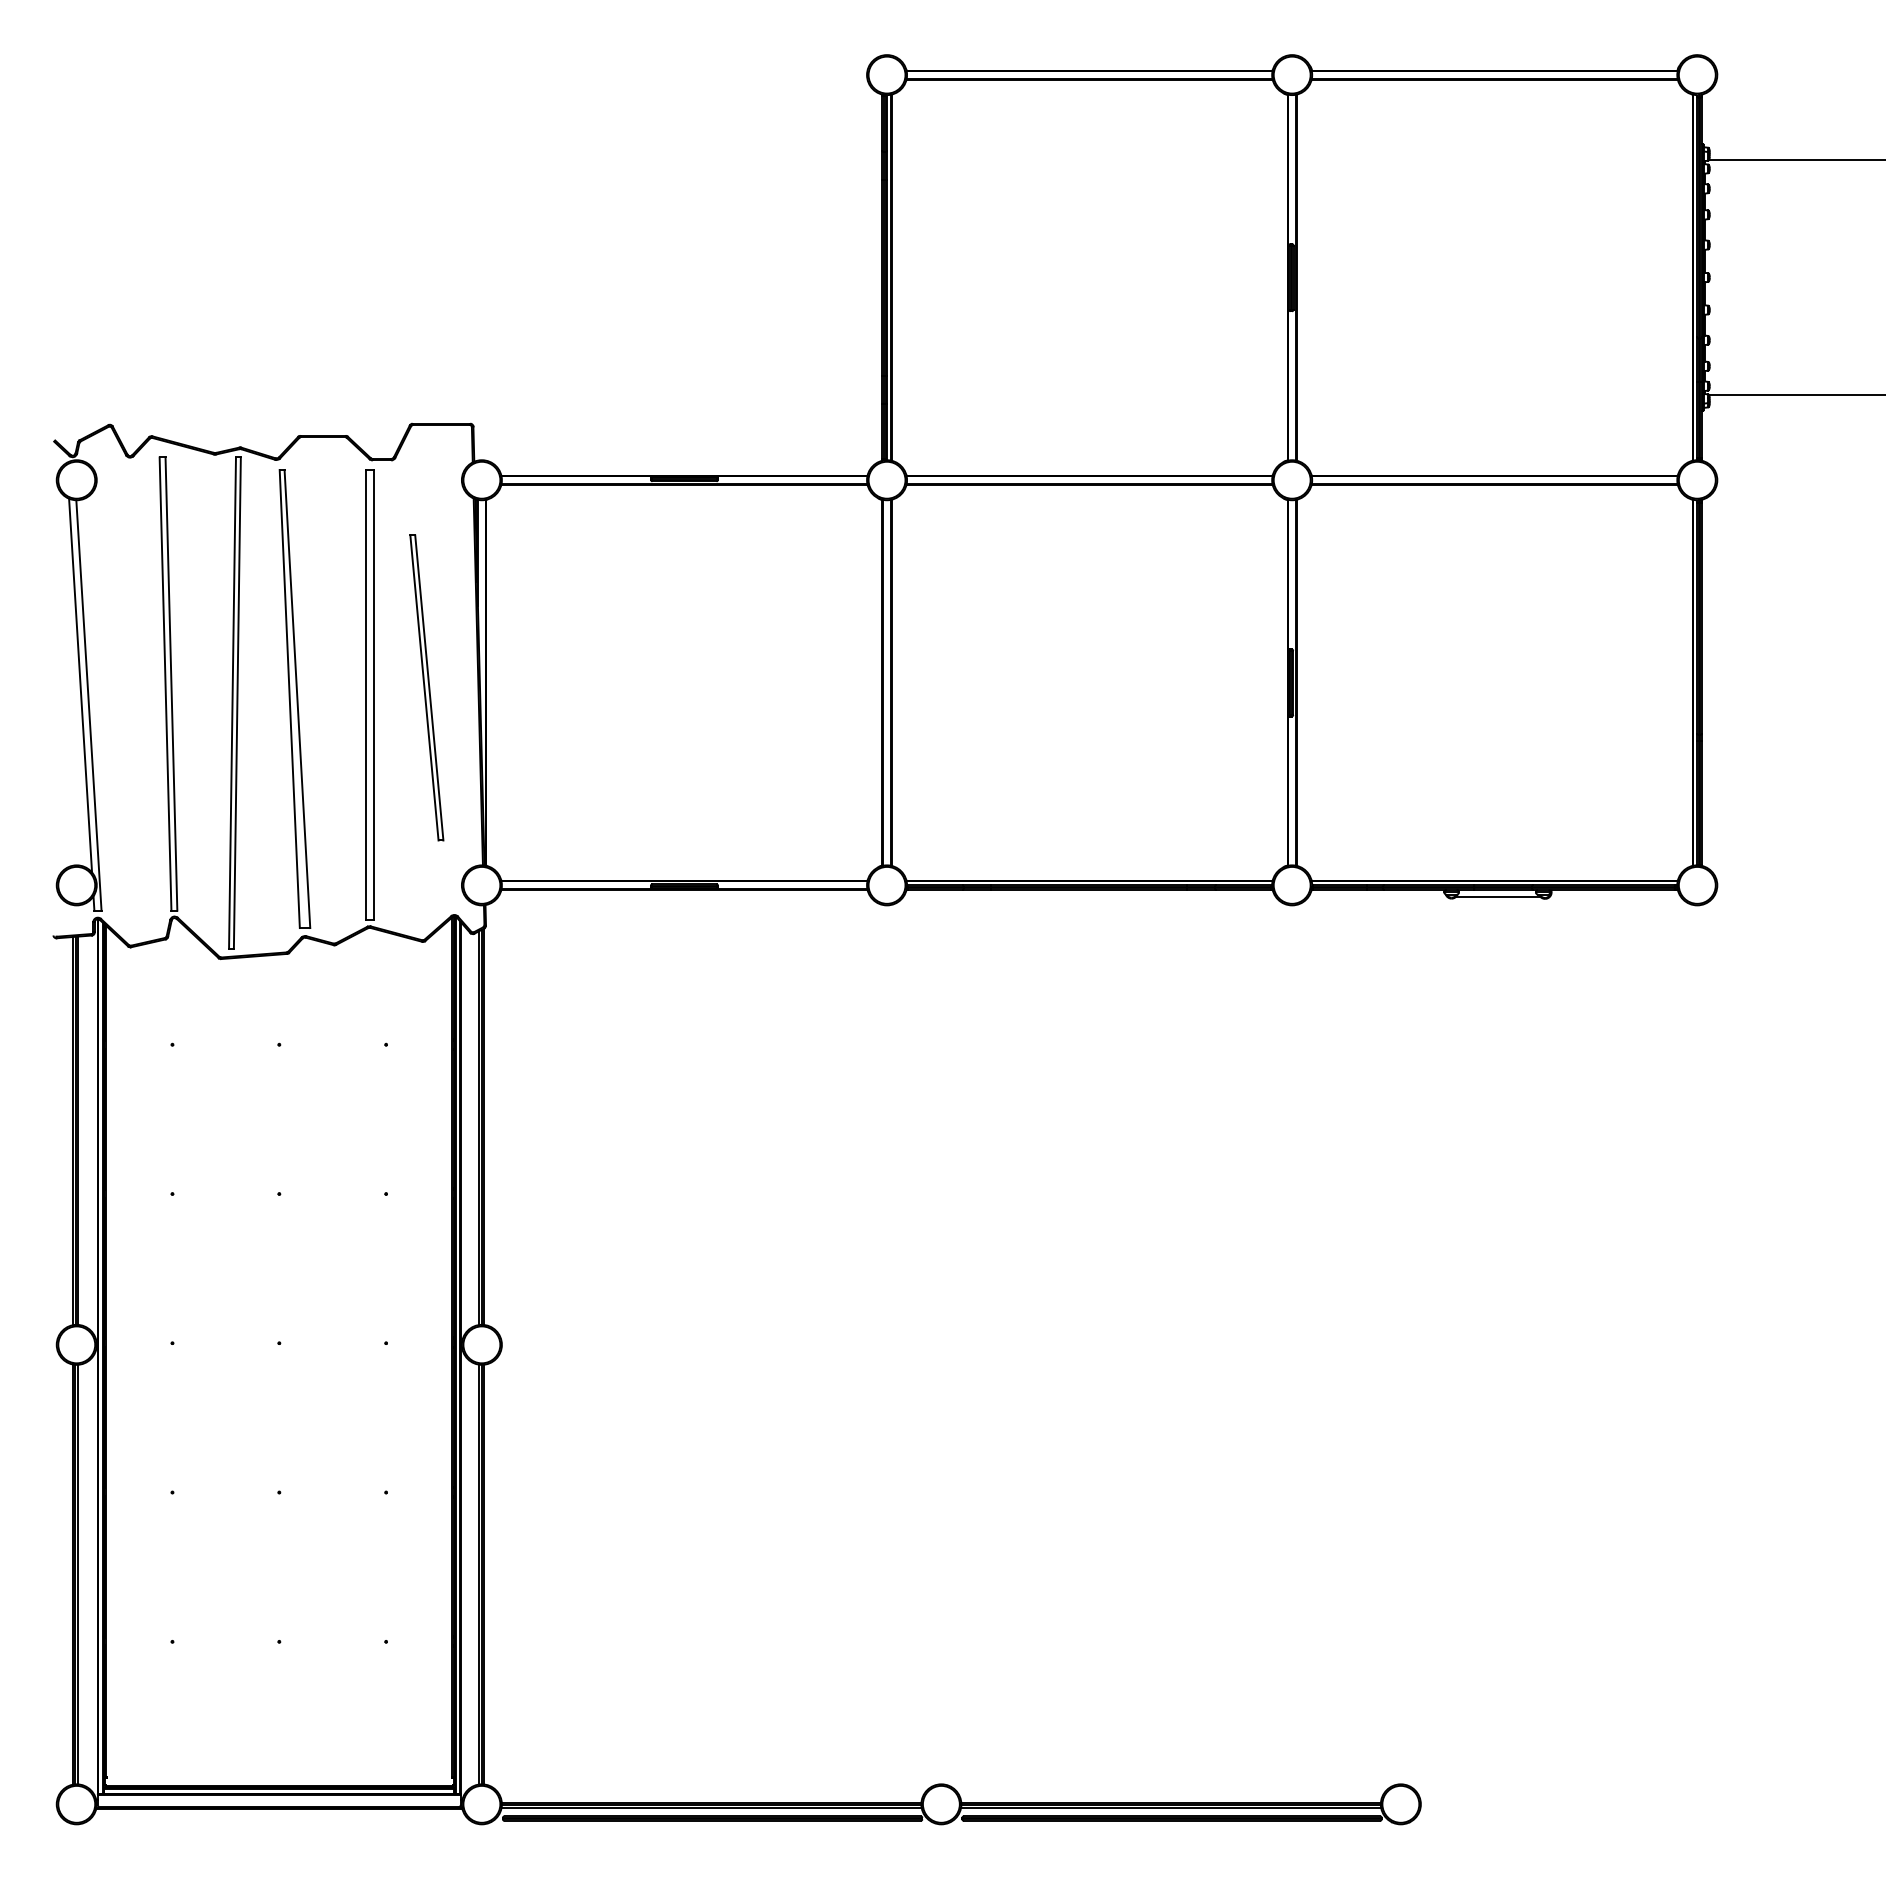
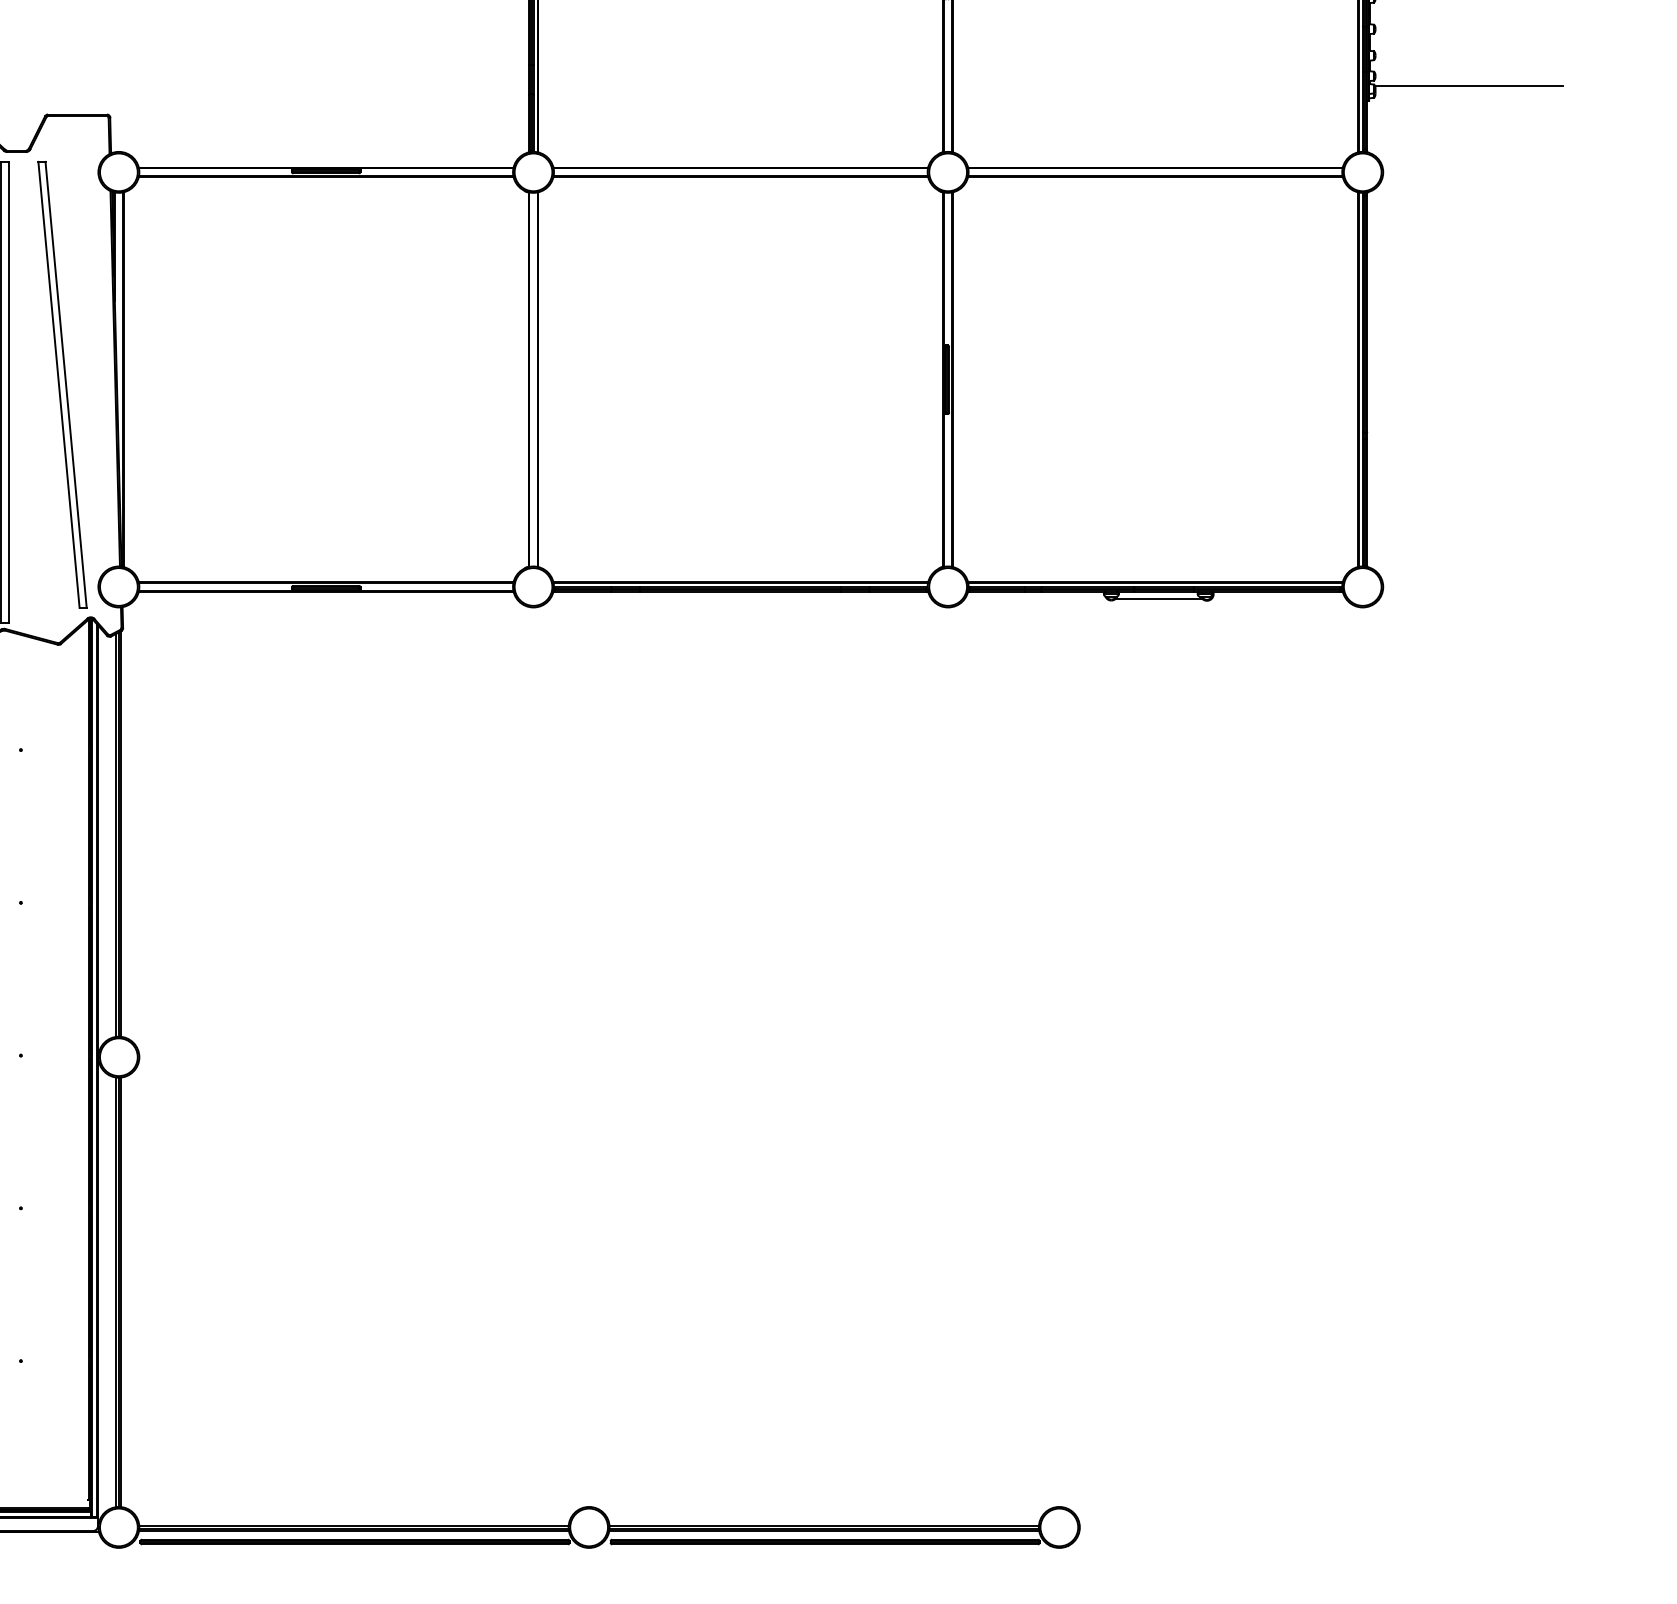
part: (426, 687) -> (62, 384), size x1.43

